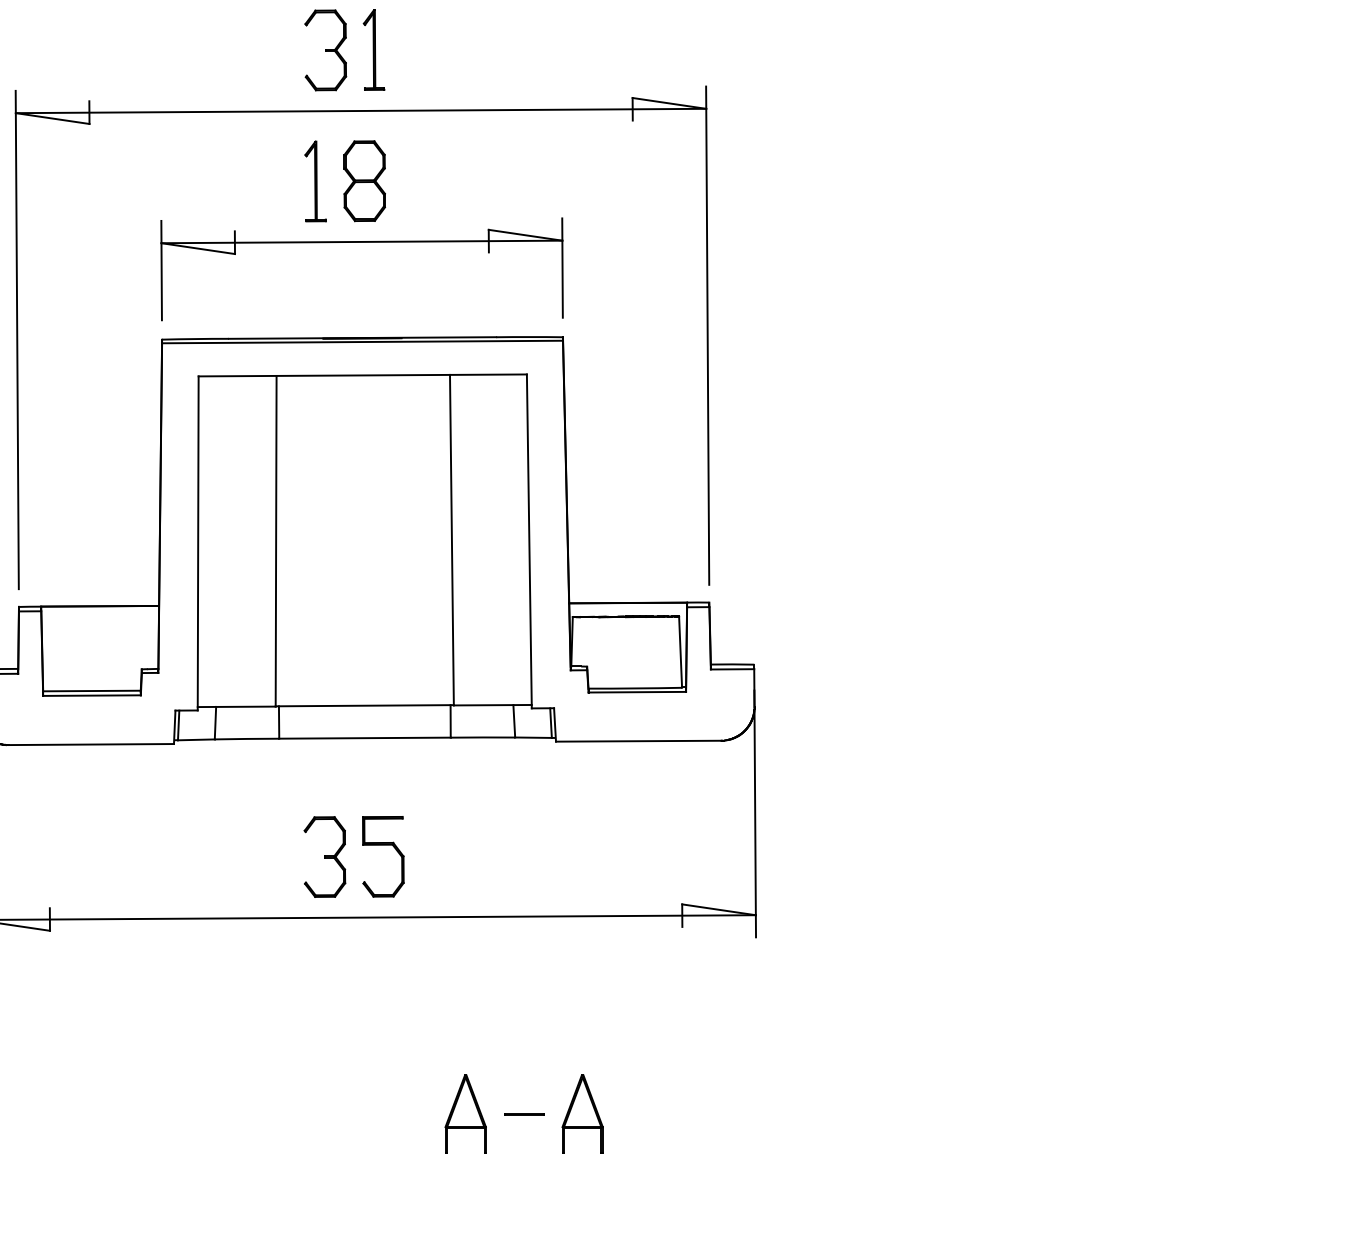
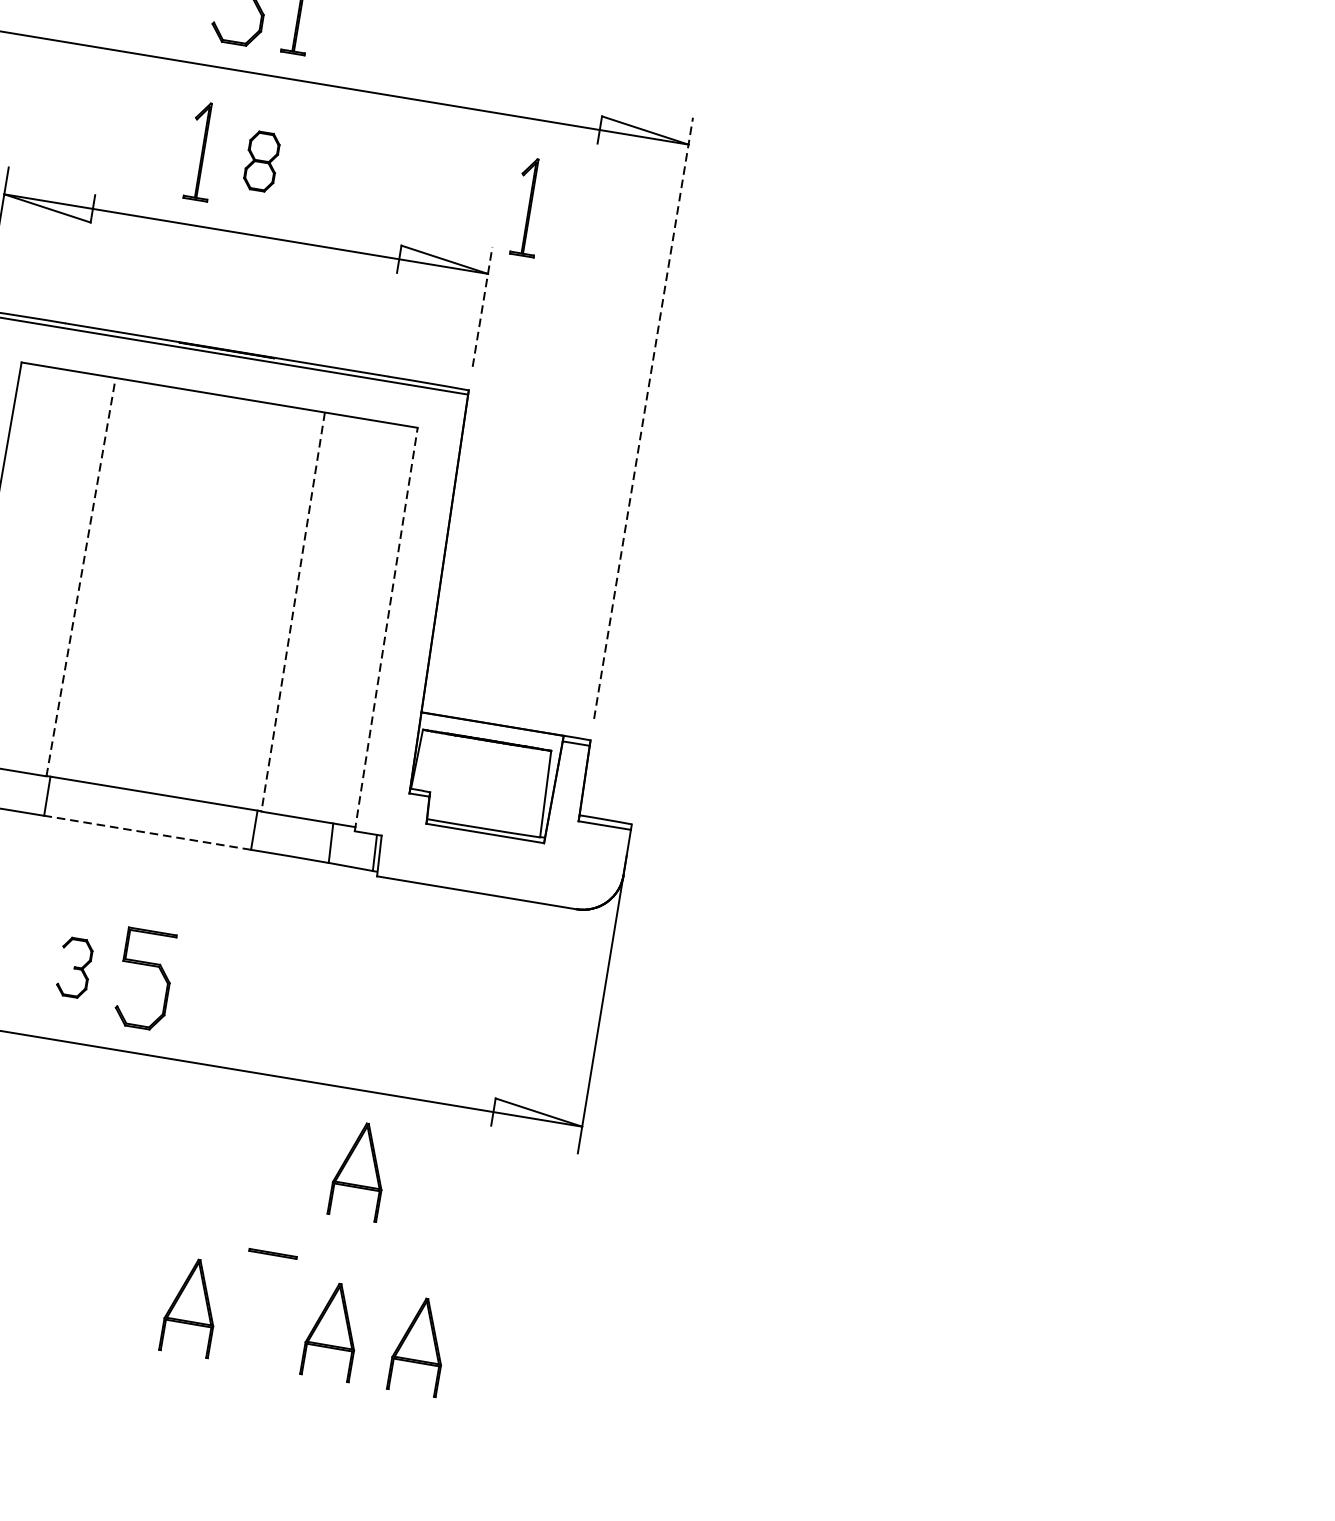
part: (364, 181) -> (261, 161), size x0.6
part: (586, 181) -> (529, 207), added
line: (562, 268) -> (482, 307), solid -> dashed
line: (707, 335) -> (643, 418), solid -> dashed
line: (276, 540) -> (81, 576), solid -> dashed
line: (451, 540) -> (292, 612), solid -> dashed
line: (529, 541) -> (386, 629), solid -> dashed
line: (365, 738) -> (148, 833), solid -> dashed
part: (324, 856) -> (74, 967), size x0.6
part: (582, 980) -> (359, 1169), added
part: (654, 1113) -> (419, 1344), added
line: (524, 1114) -> (273, 1254), moved

